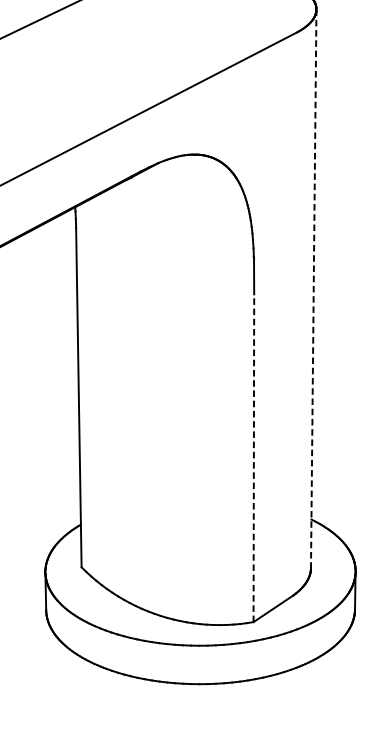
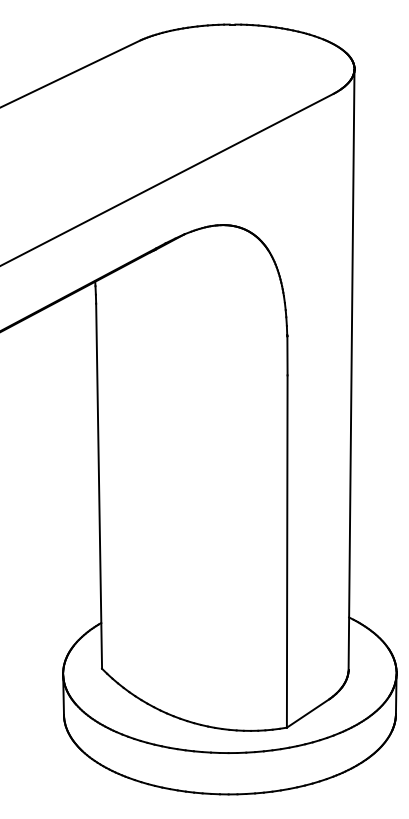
line: (313, 288) -> (351, 369), dashed -> solid
line: (254, 458) -> (287, 551), dashed -> solid

